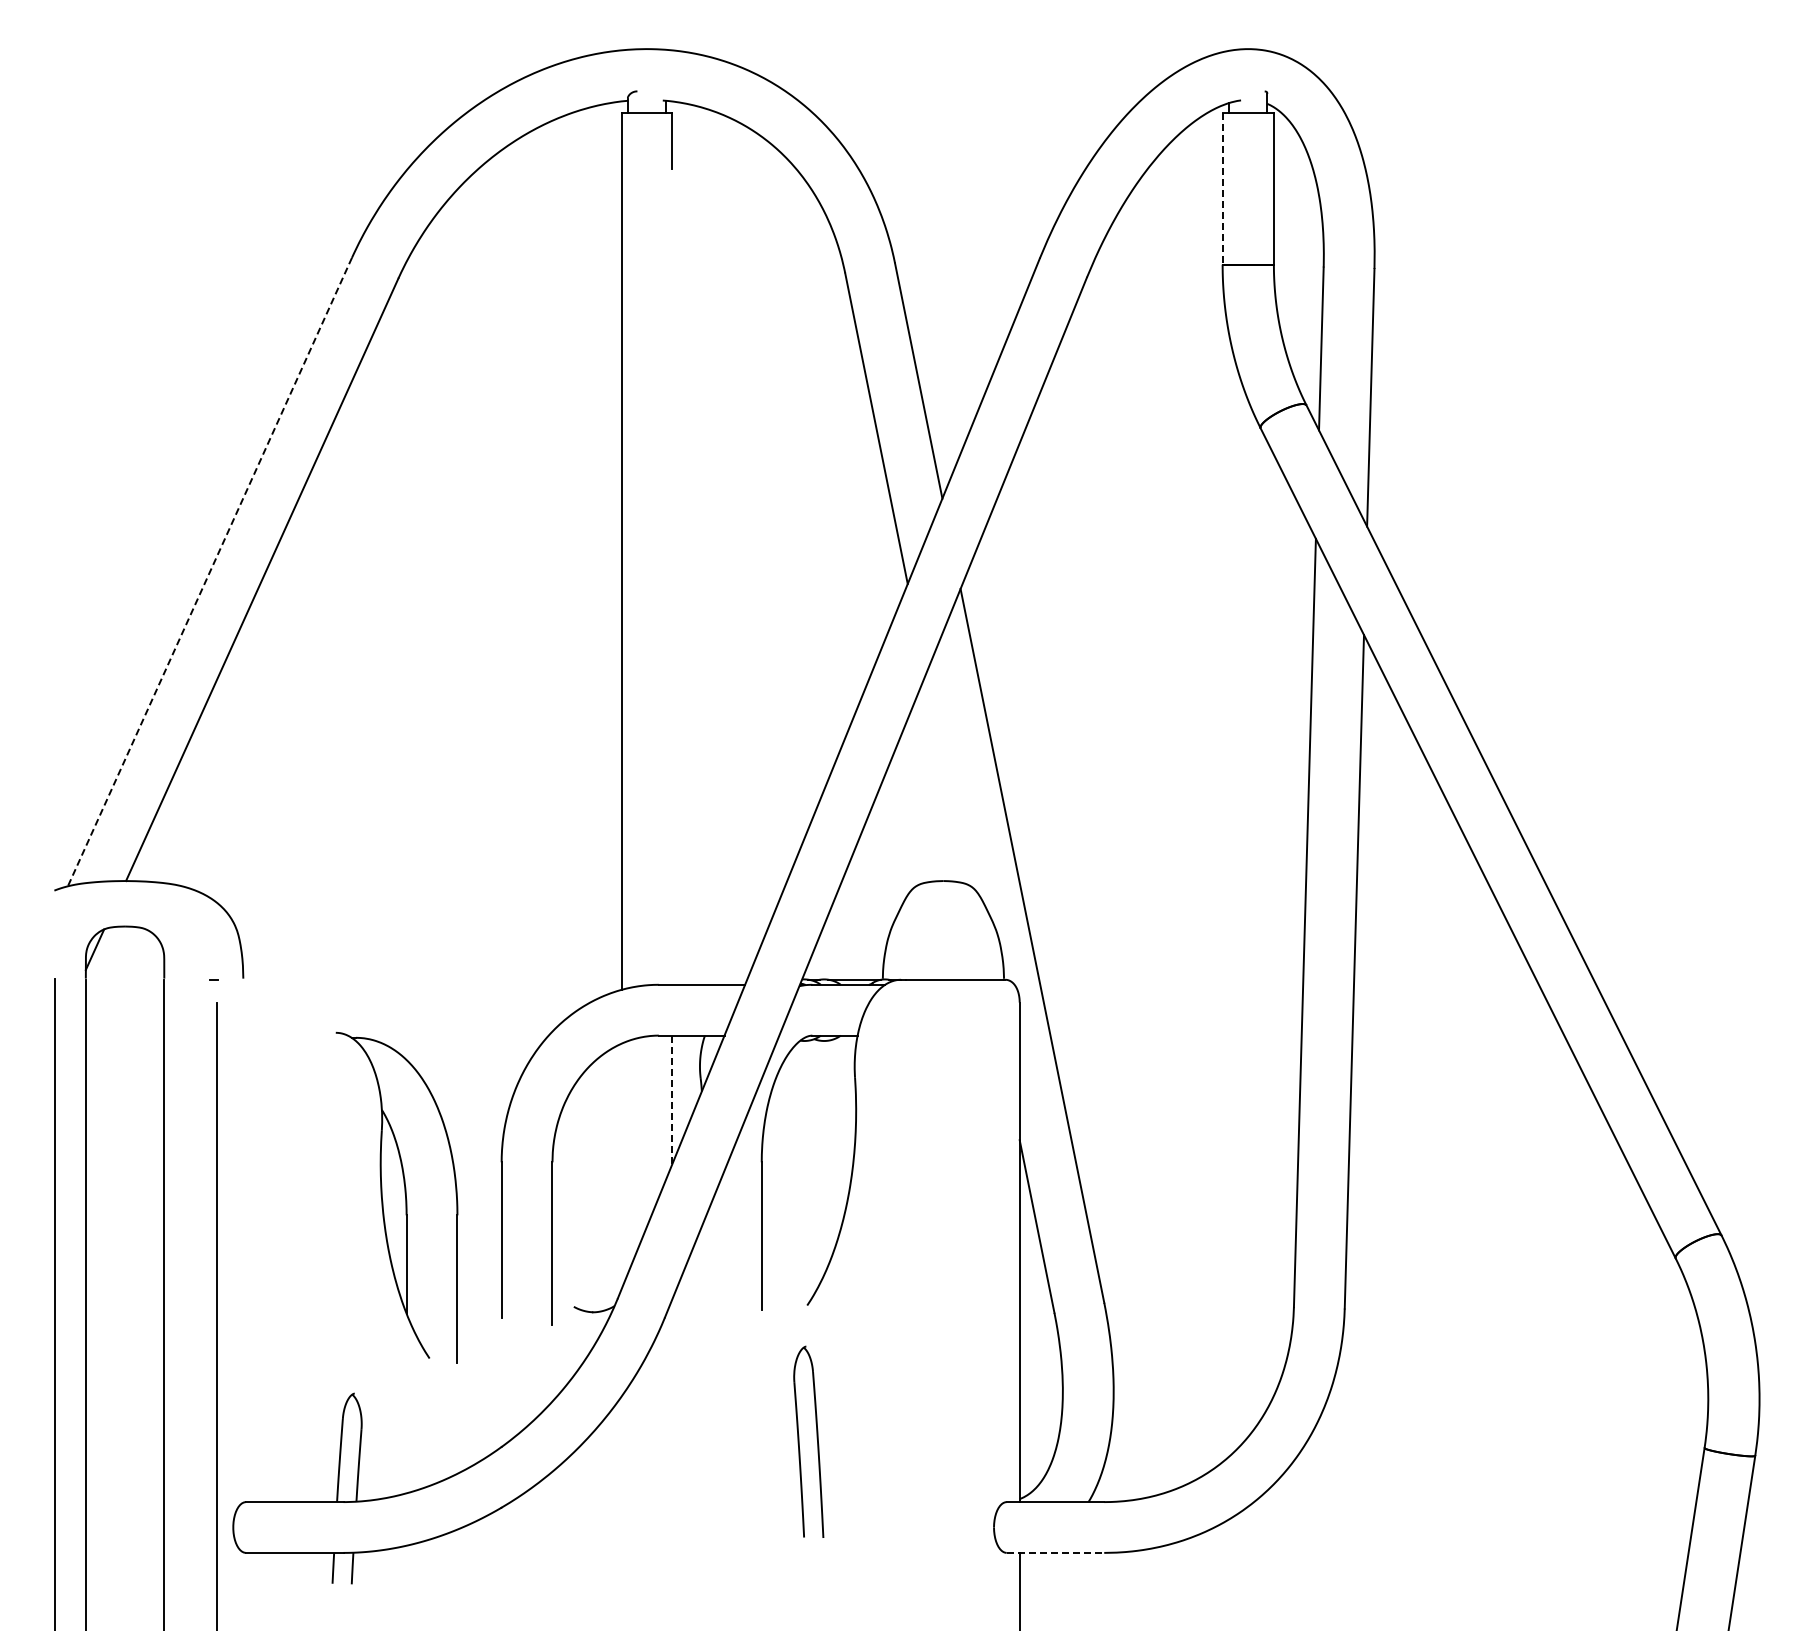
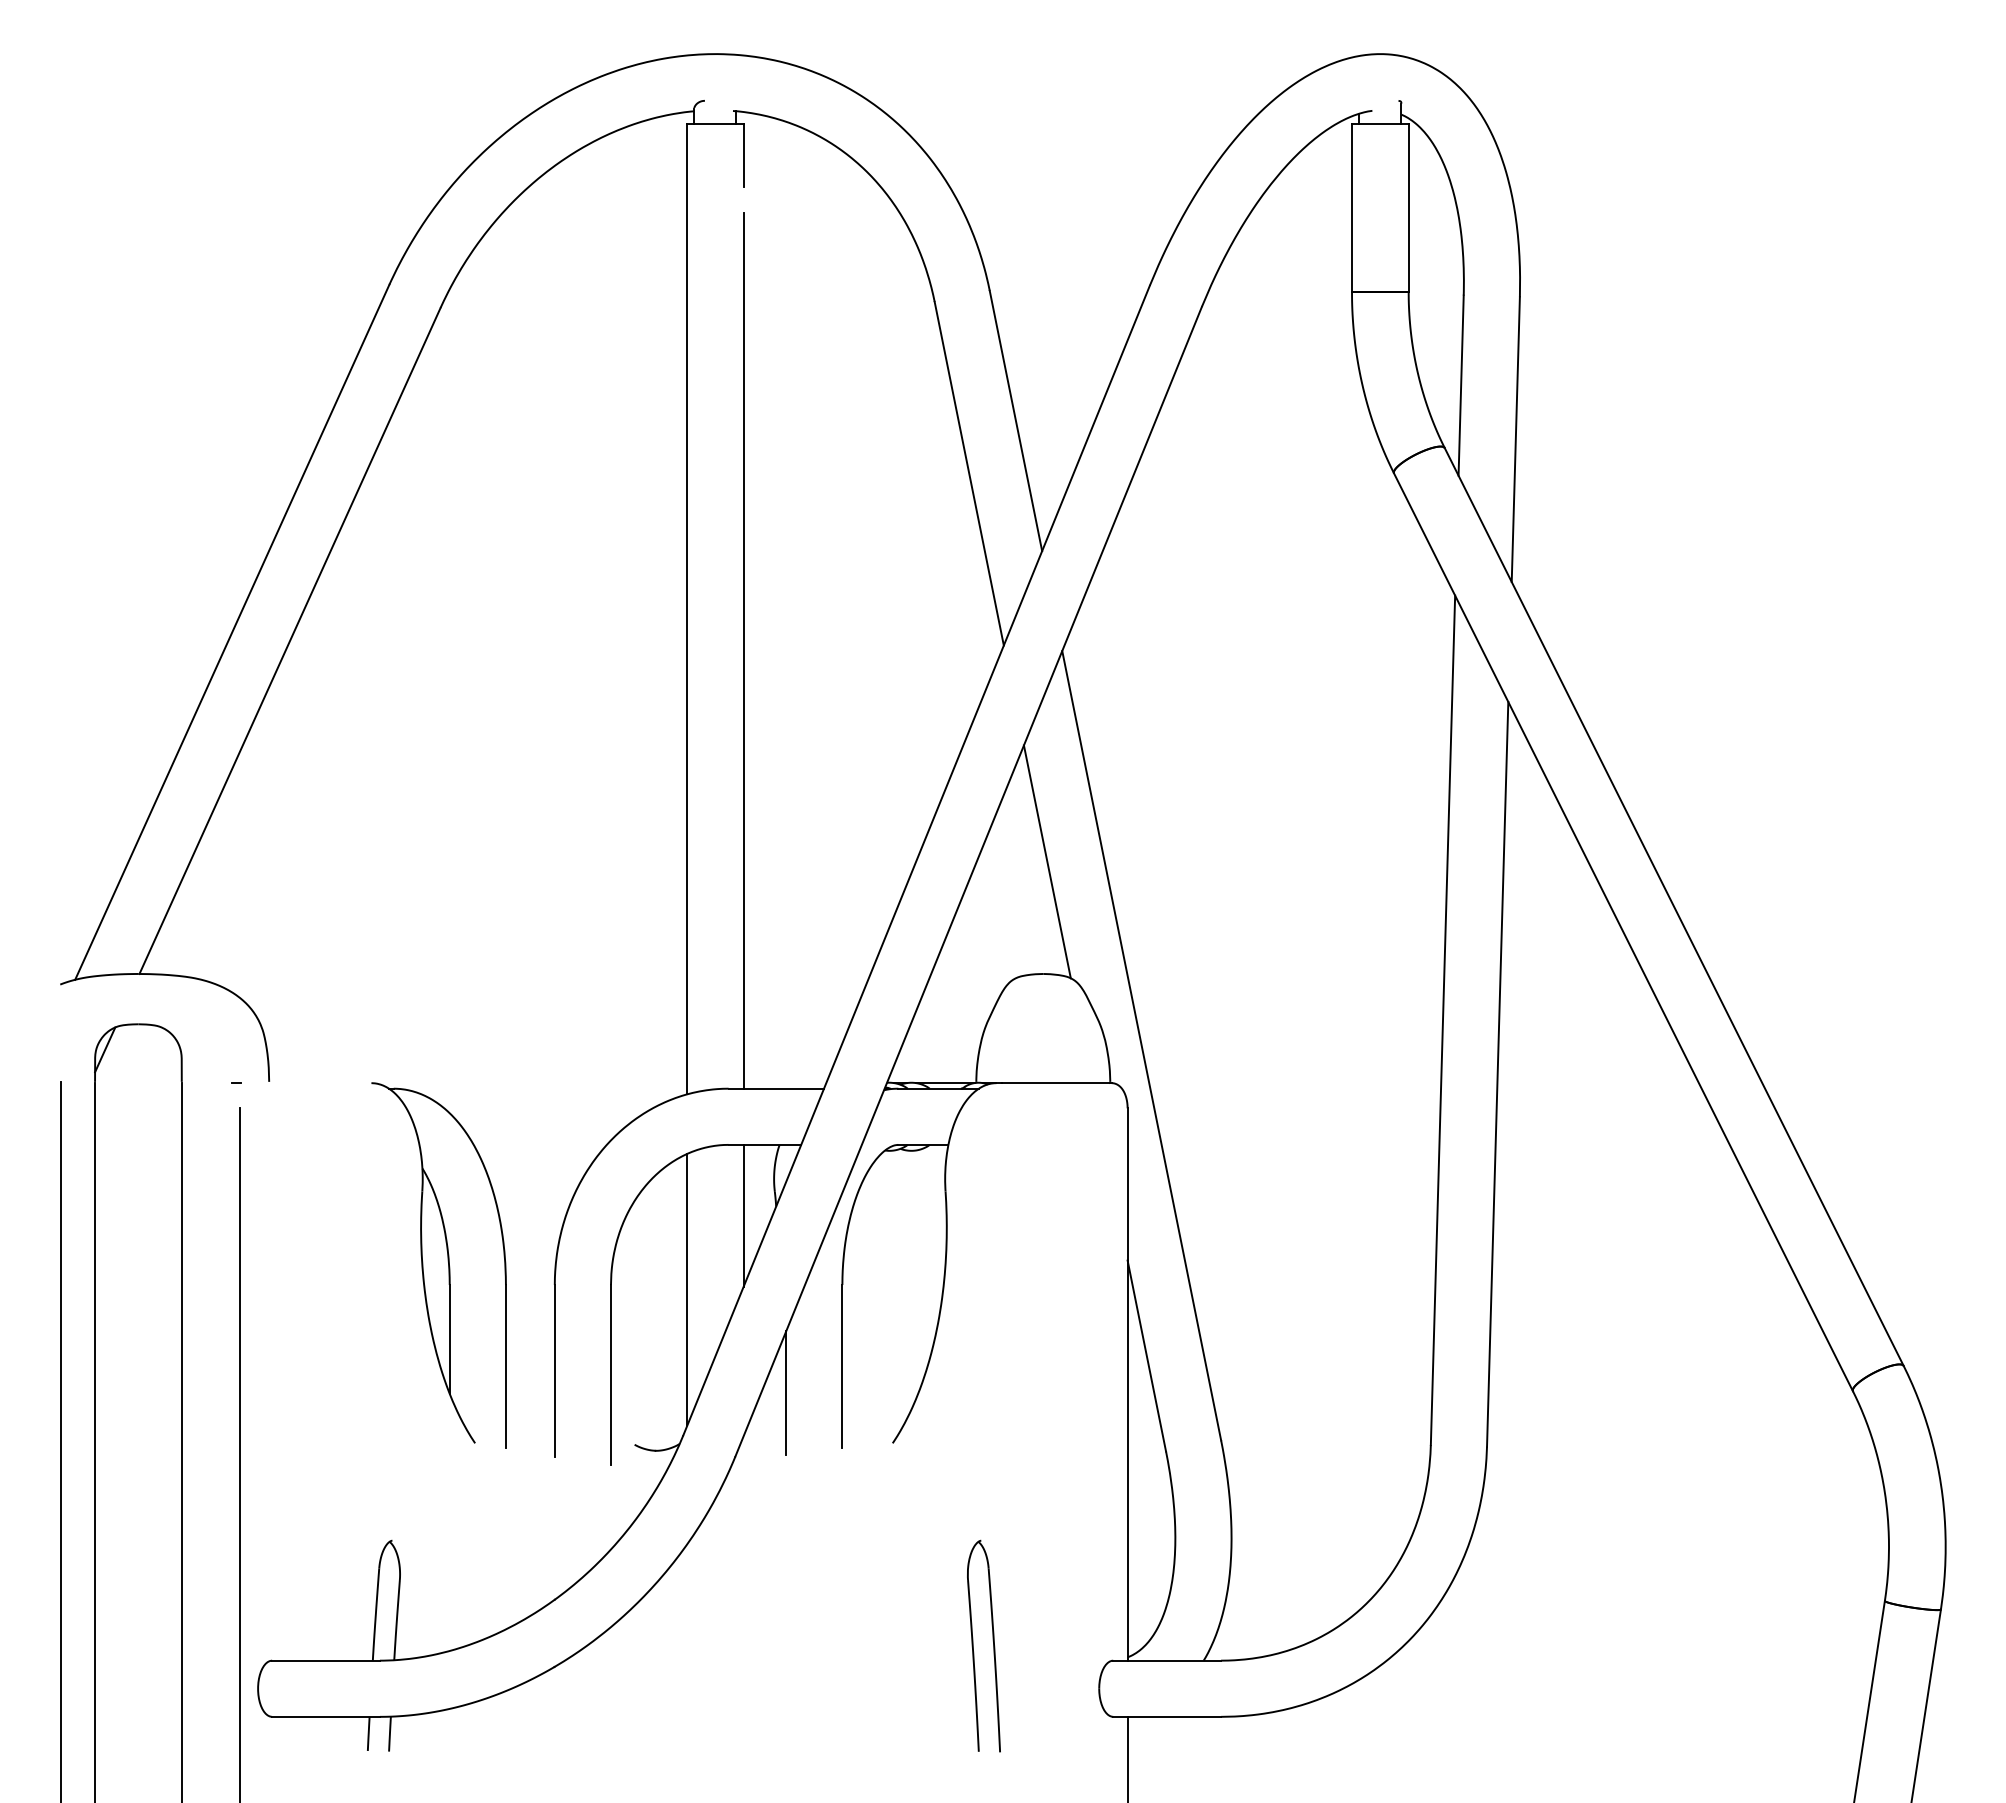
line: (1222, 189) -> (1351, 209), dashed -> solid
line: (209, 572) -> (231, 632), dashed -> solid
line: (672, 588) -> (743, 650), added
line: (946, 779) -> (1046, 861), added
line: (672, 1099) -> (743, 1215), dashed -> solid
line: (621, 1166) -> (687, 1289), added
part: (396, 1197) -> (438, 1265), moved
line: (710, 1260) -> (785, 1393), added
part: (816, 1438) -> (992, 1642), moved
line: (1055, 1552) -> (1167, 1716), dashed -> solid

